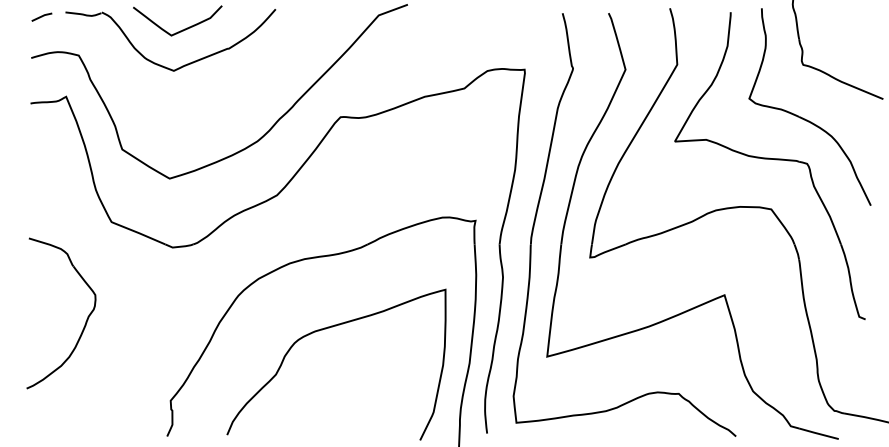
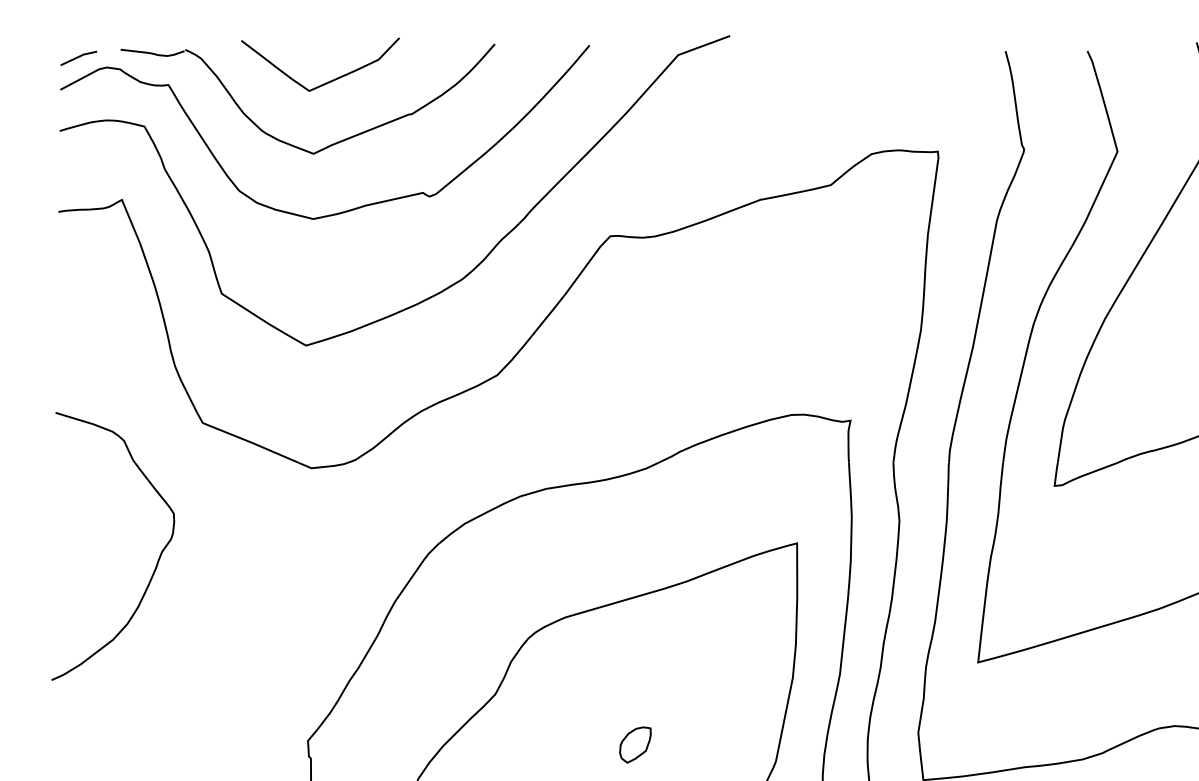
curve: (190, 102) -> (343, 210), added
part: (85, 321) -> (156, 560), moved
part: (354, 402) -> (635, 744), added

